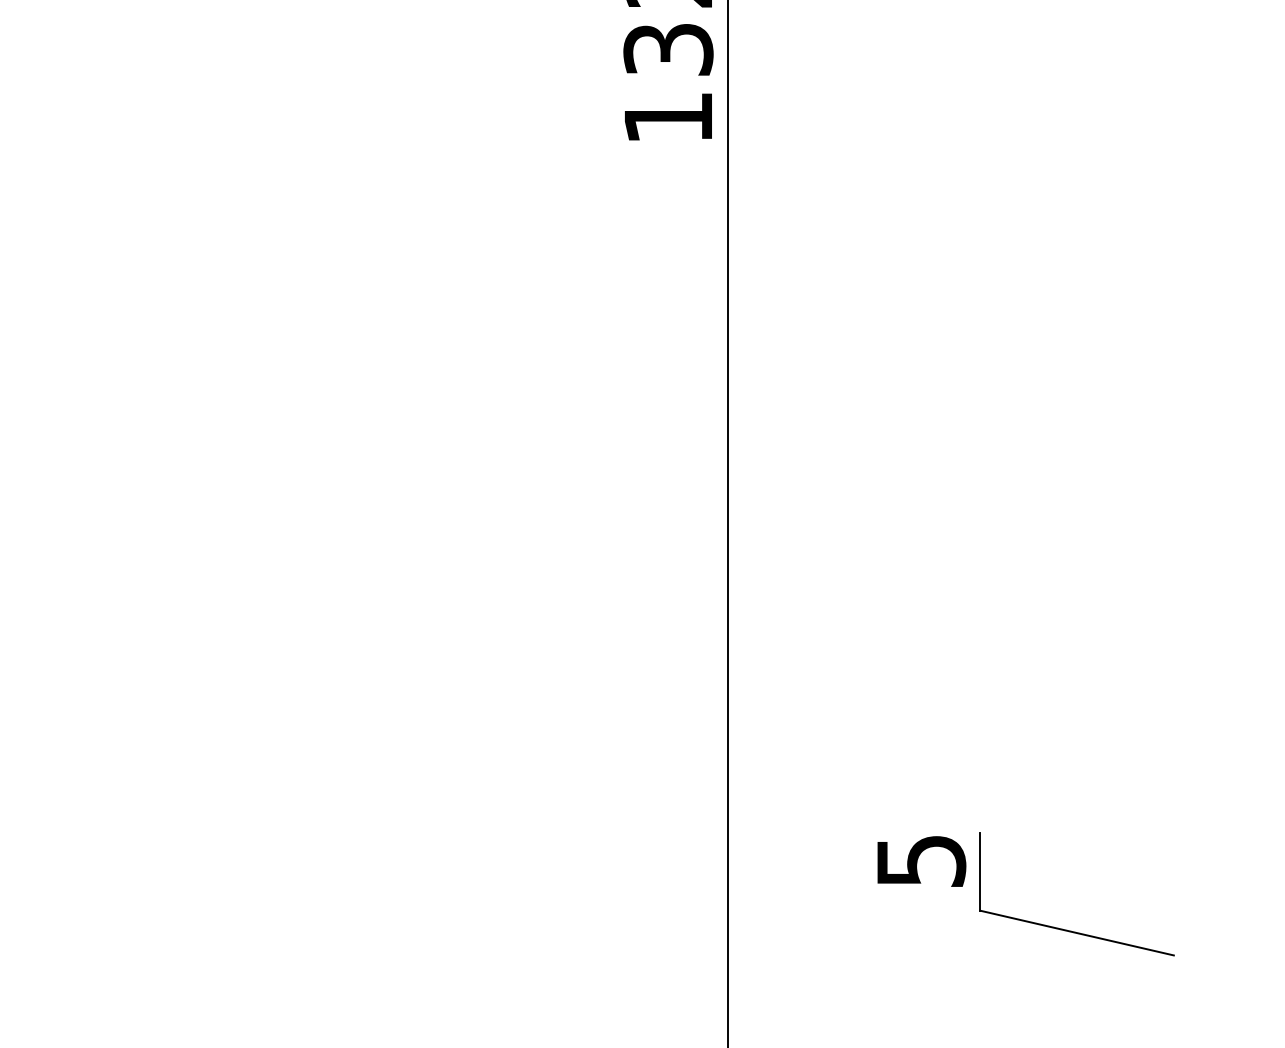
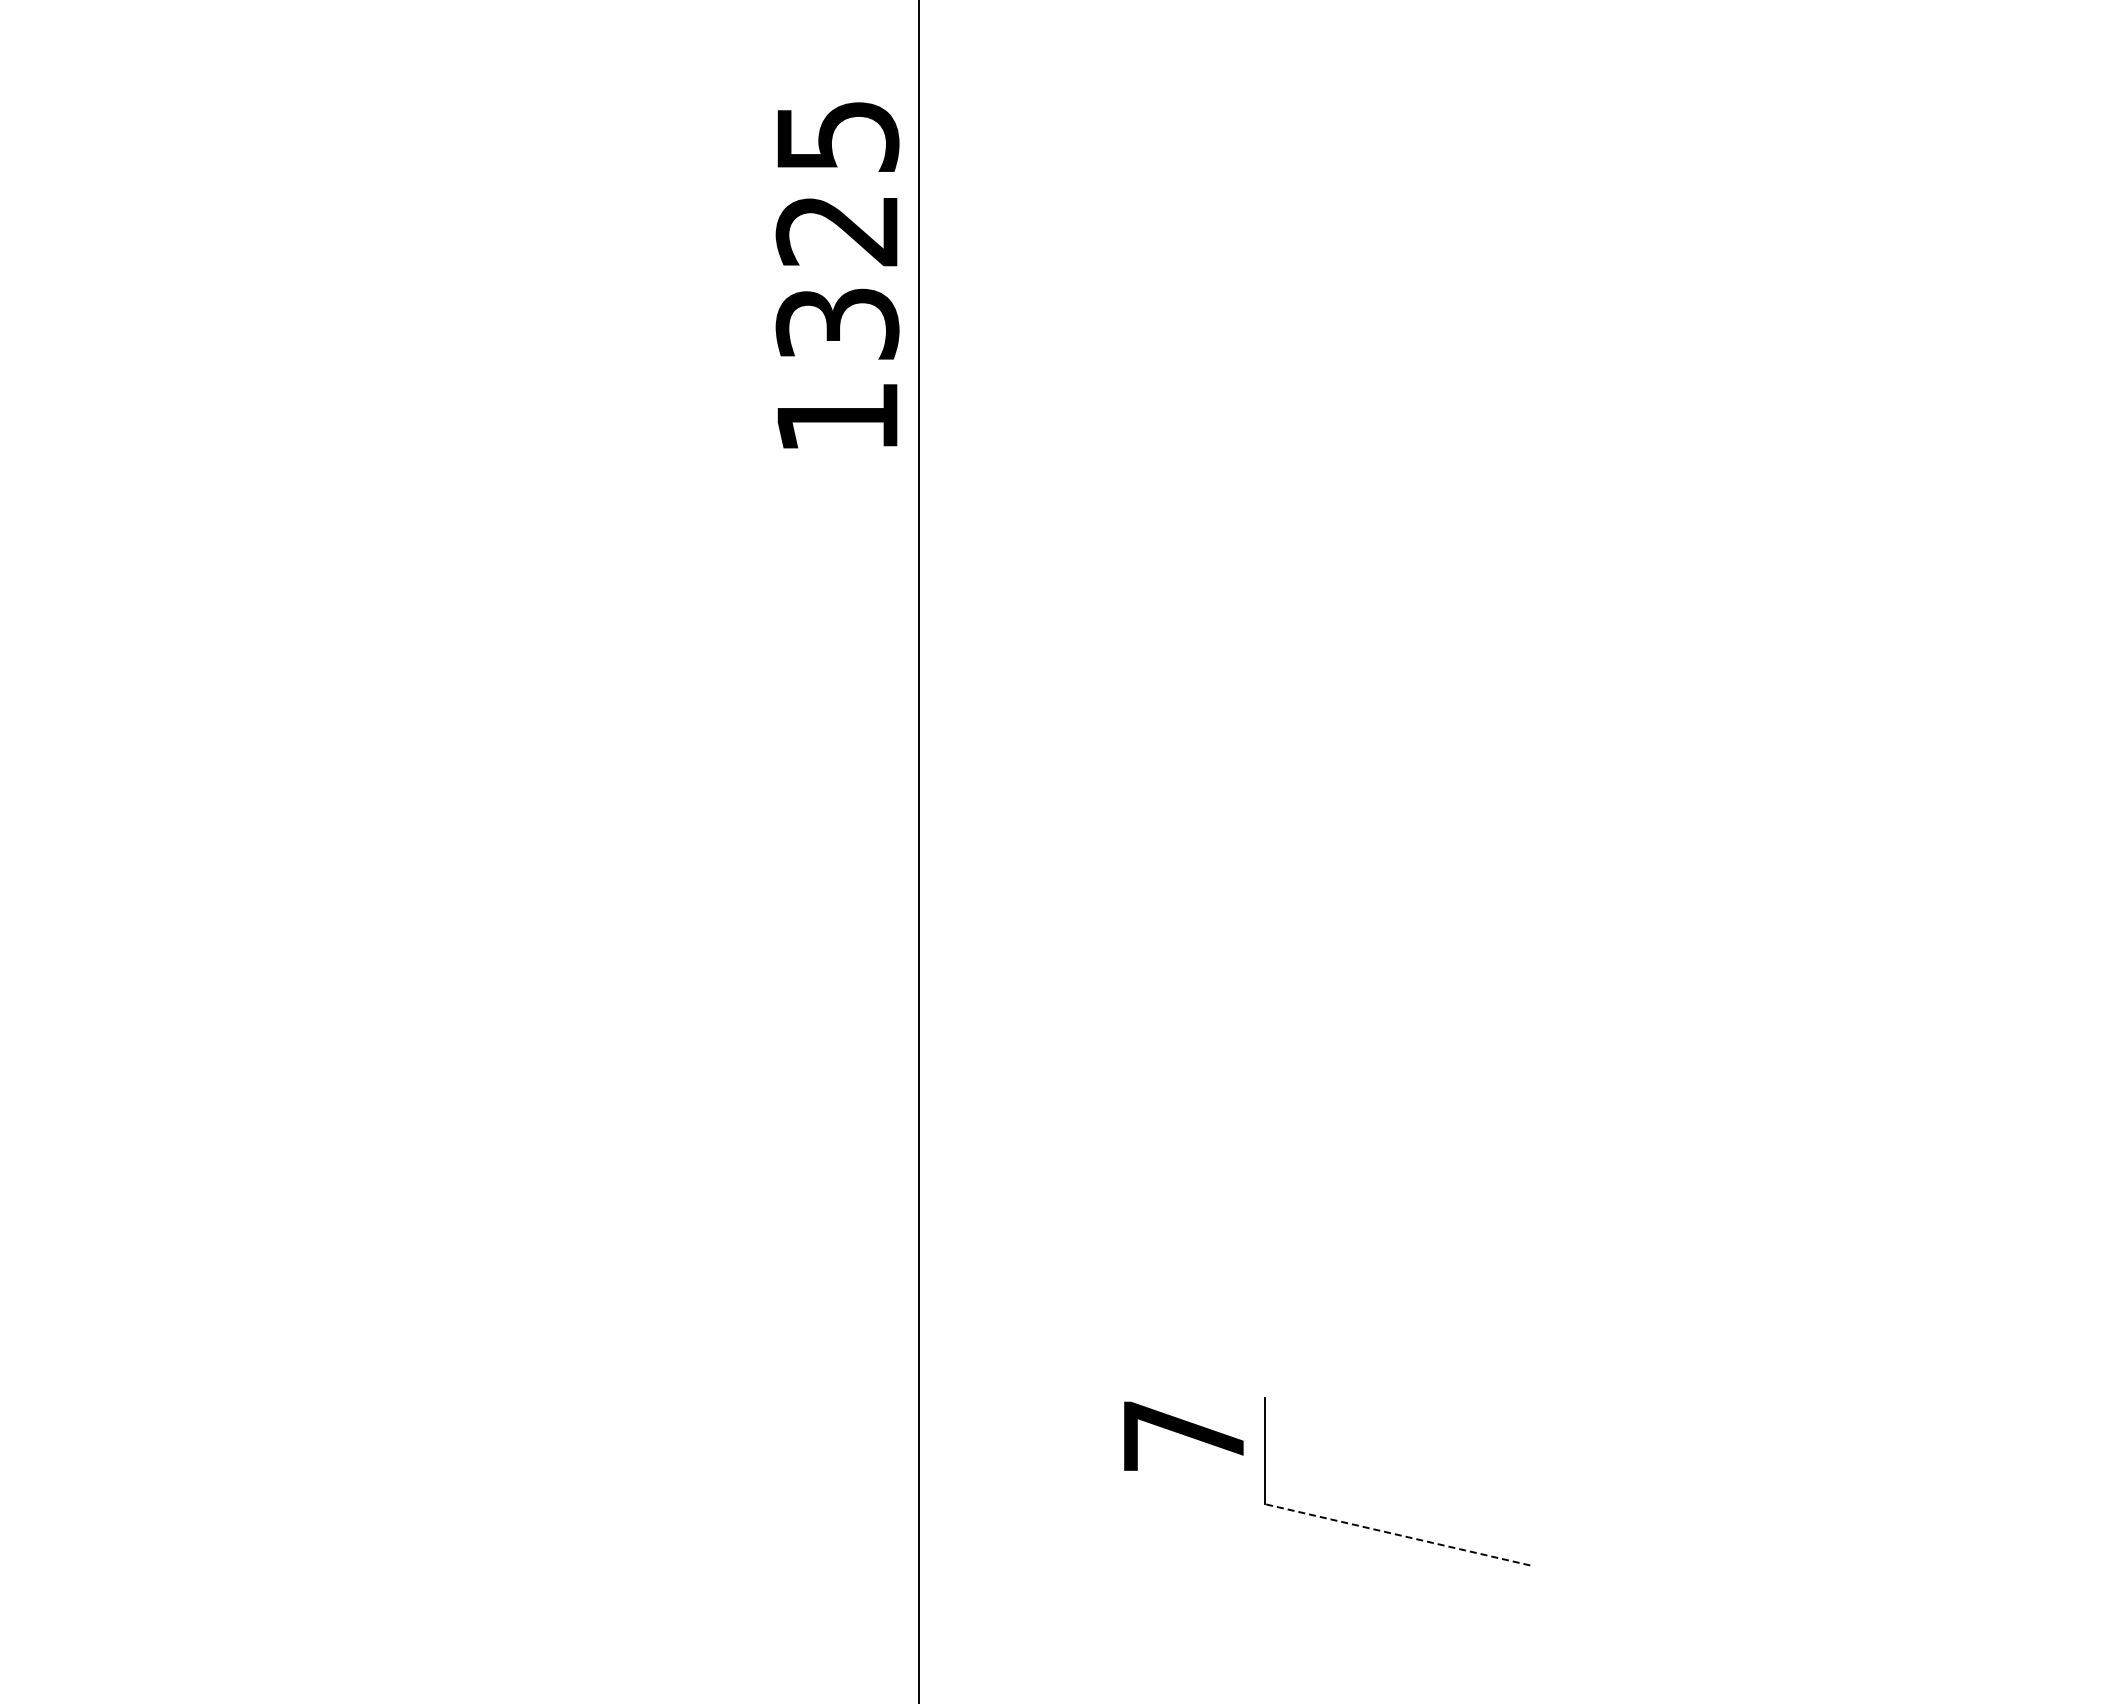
text: (921, 861) -> (1184, 1436), 5 -> 7
line: (1077, 932) -> (1397, 1534), solid -> dashed

